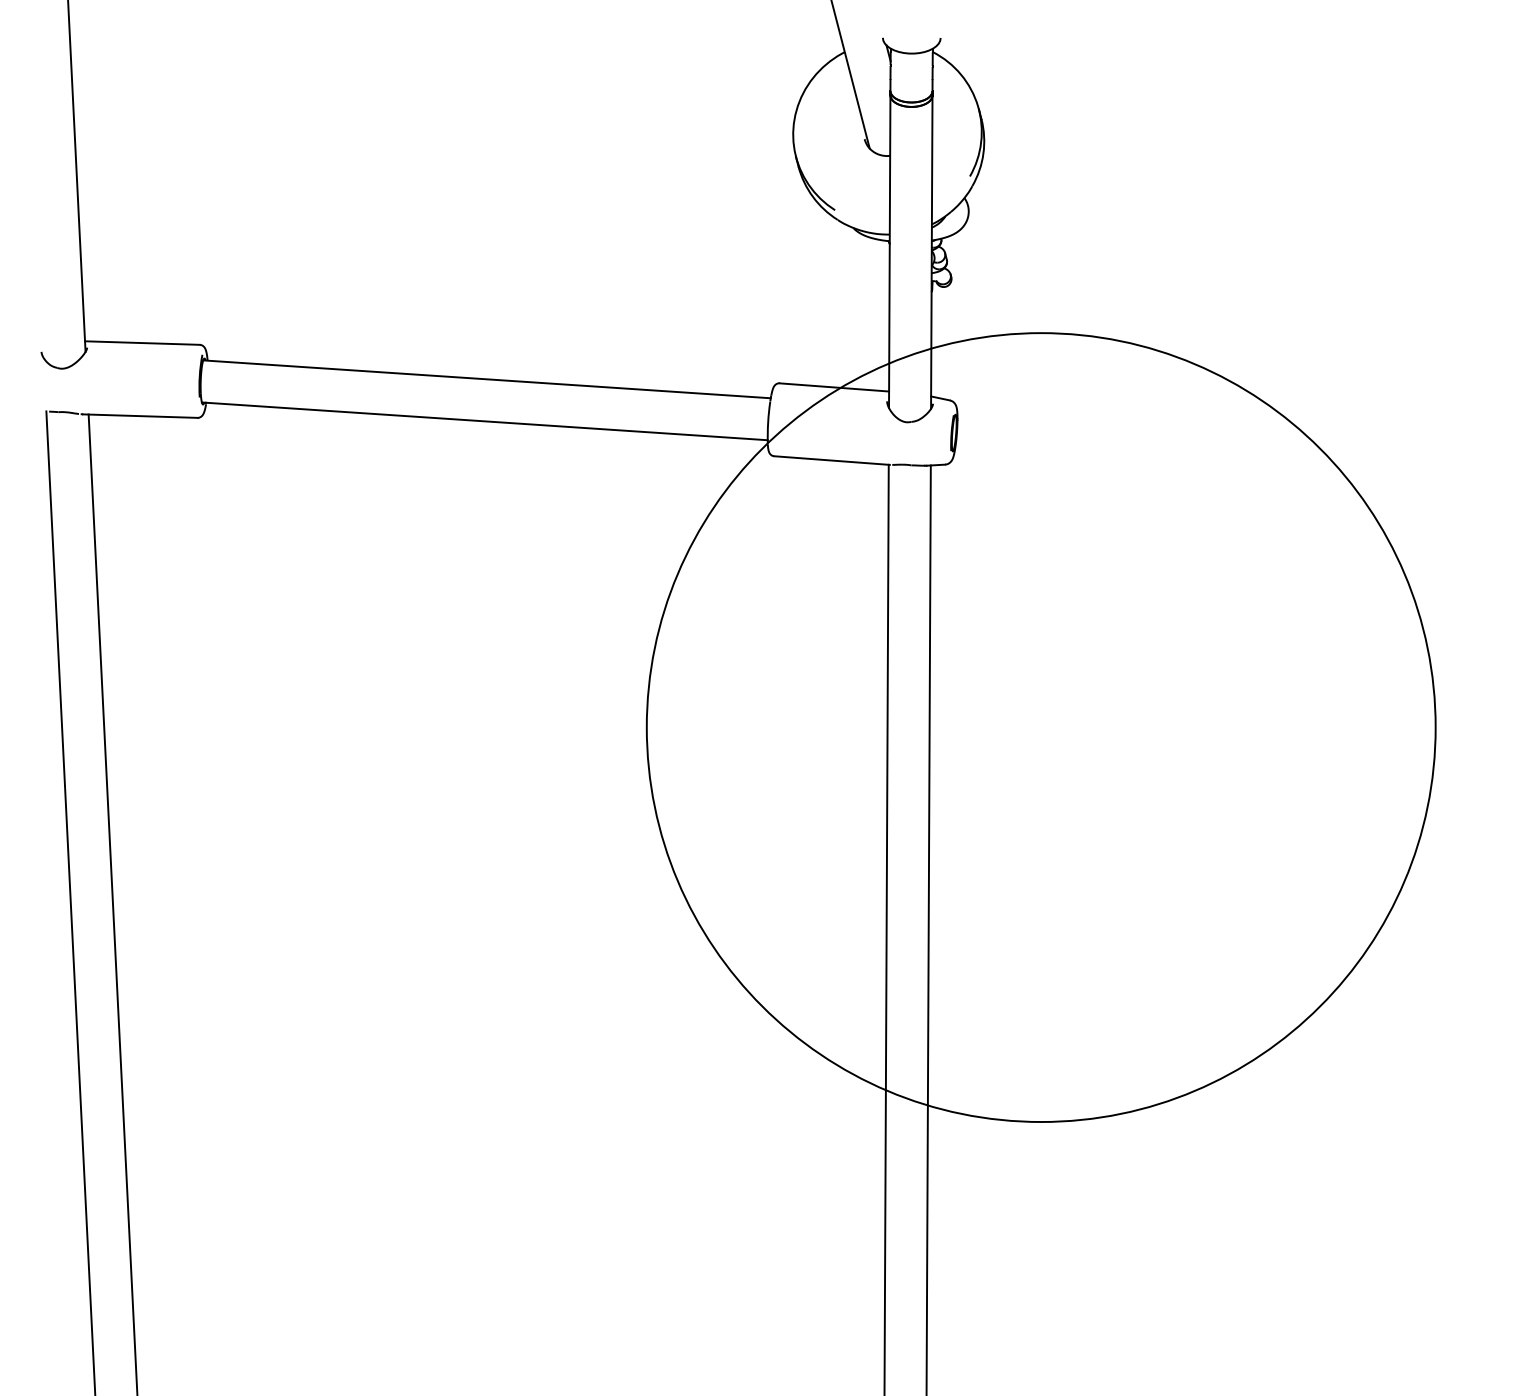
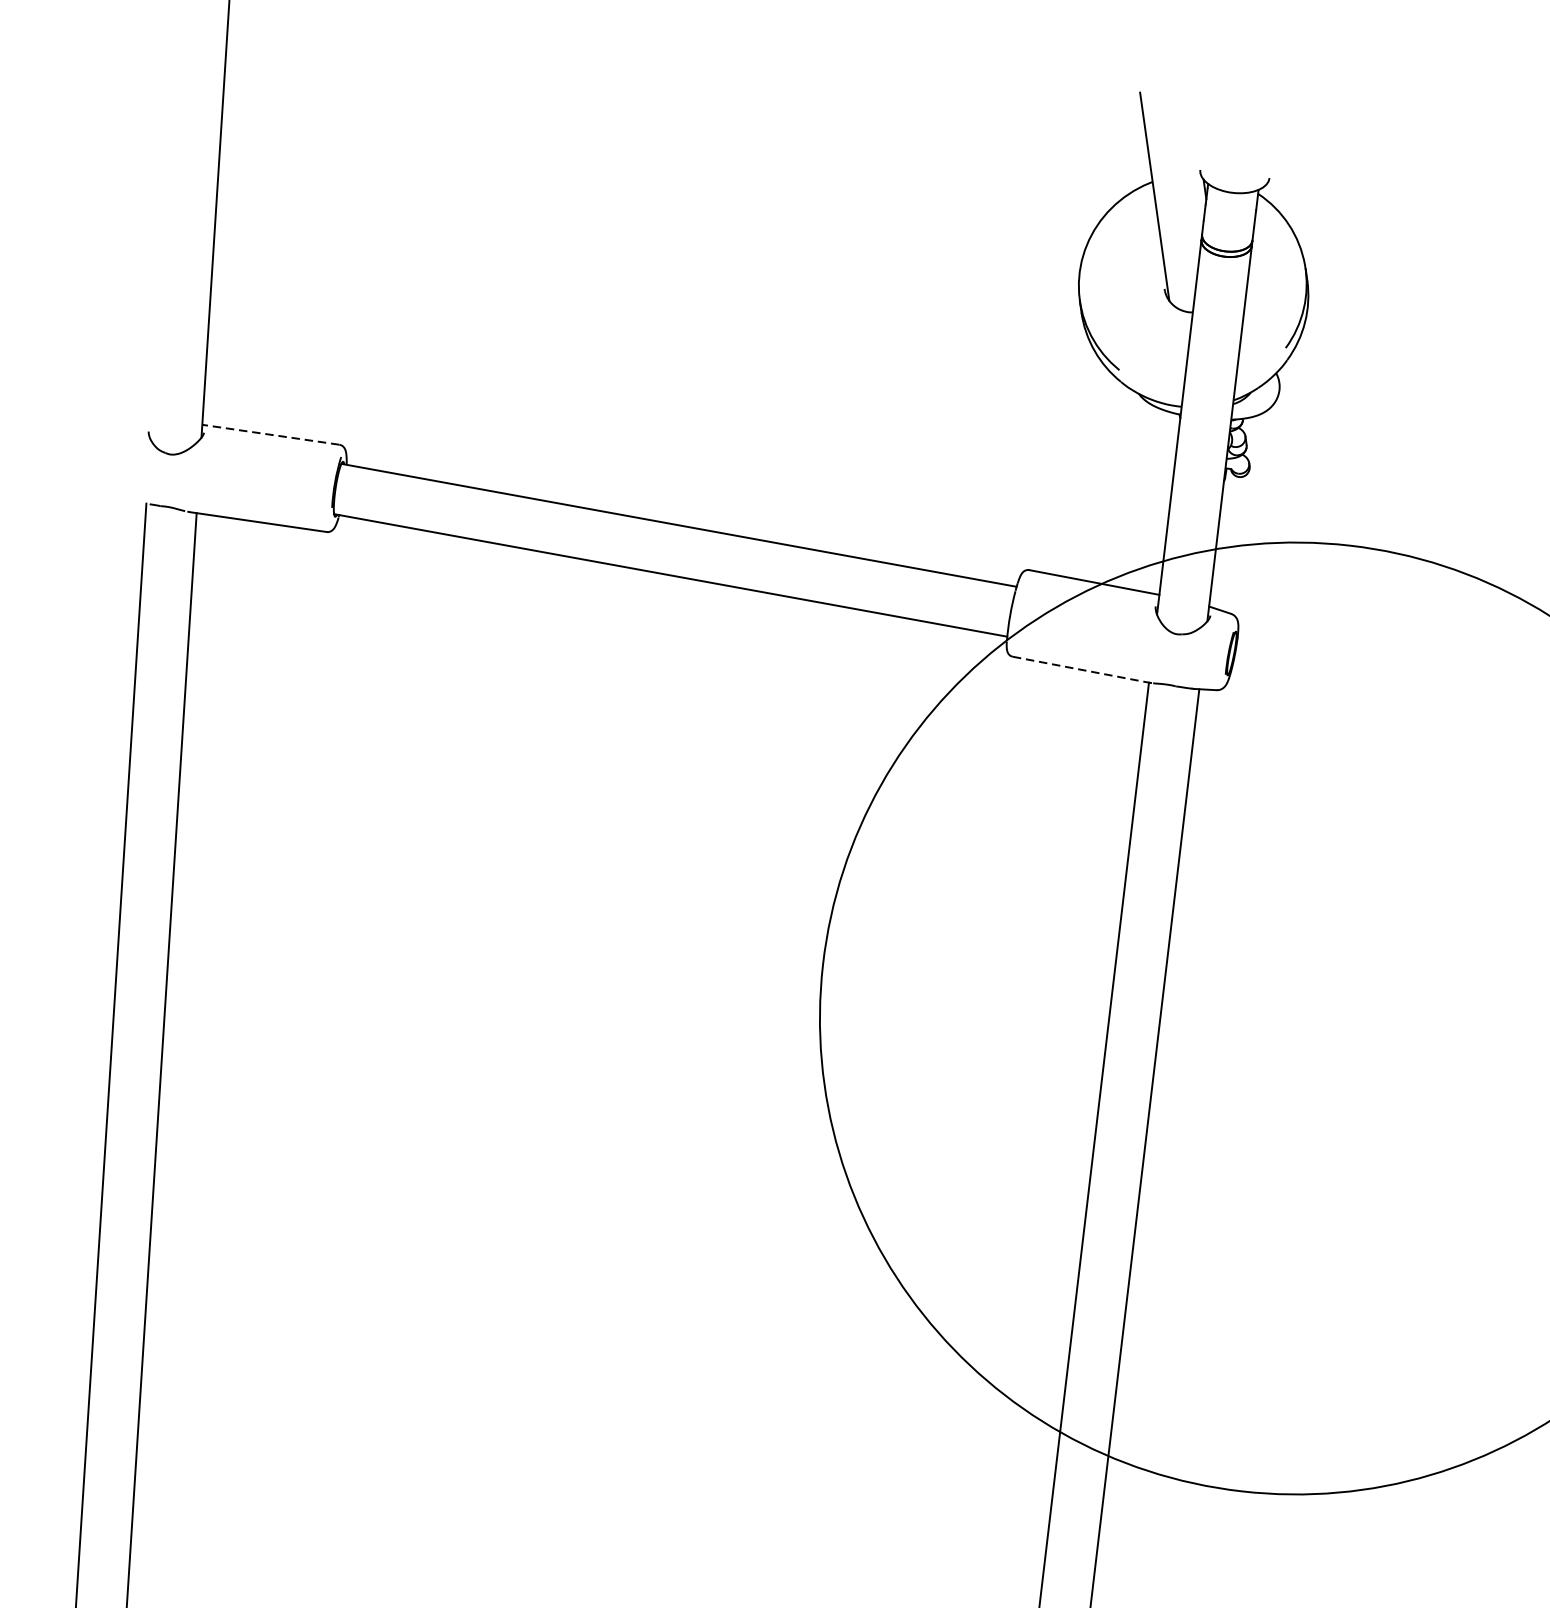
line: (142, 343) -> (270, 435), solid -> dashed
line: (832, 460) -> (1082, 669), solid -> dashed

